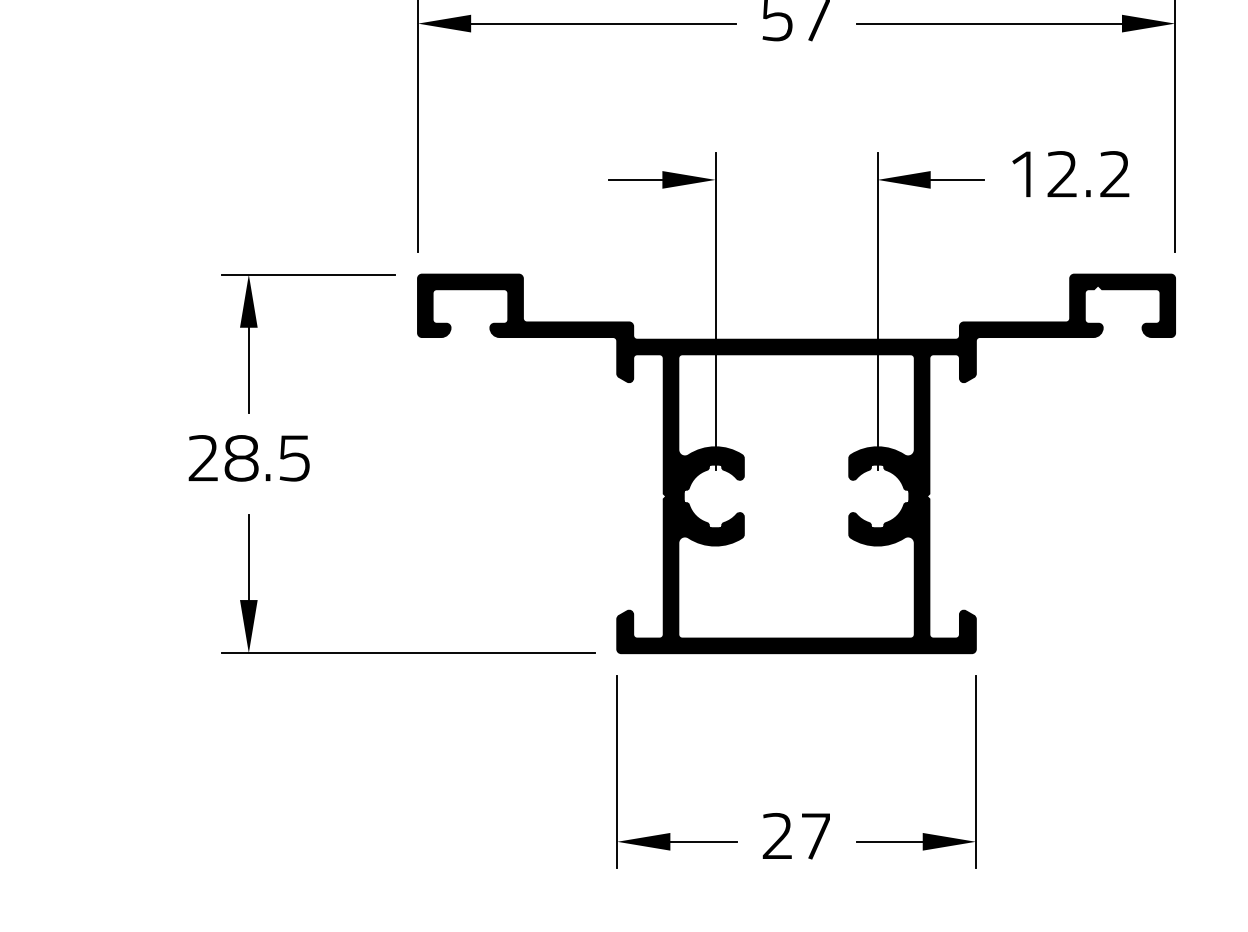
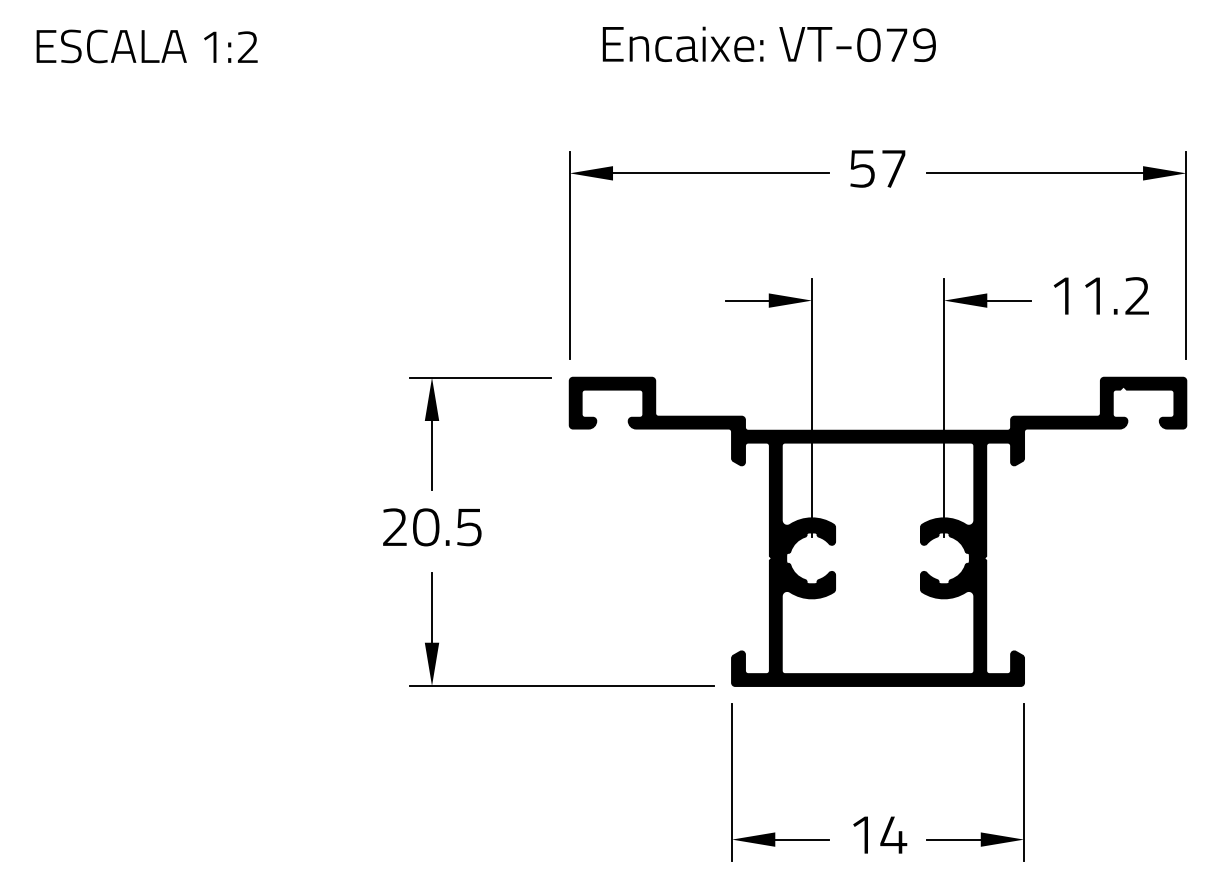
text: (1061, 173) -> (1093, 295), 12.2 -> 11.2
text: (240, 458) -> (425, 527), 28.5 -> 20.5
text: (797, 835) -> (878, 834), 27 -> 14

